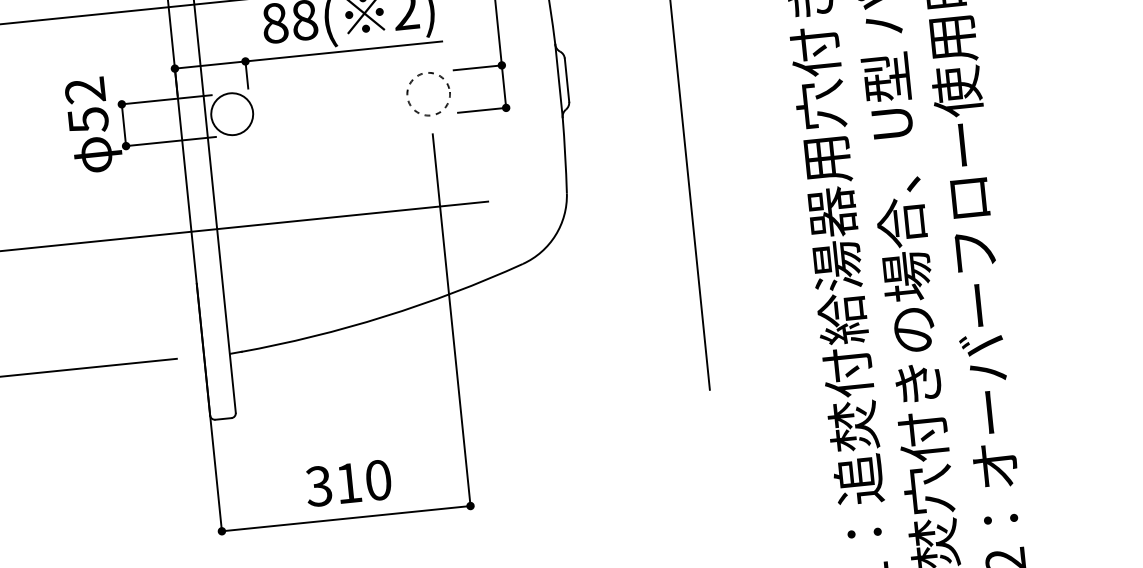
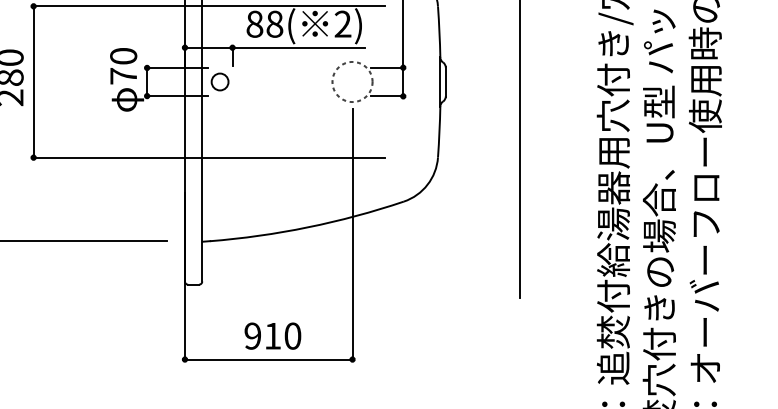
circle: (428, 93) -> (352, 81), size x1.4
text: (86, 105) -> (123, 66), 52 -> 70
circle: (232, 113) -> (220, 81), size x0.6
text: (318, 485) -> (252, 335), 310 -> 910

